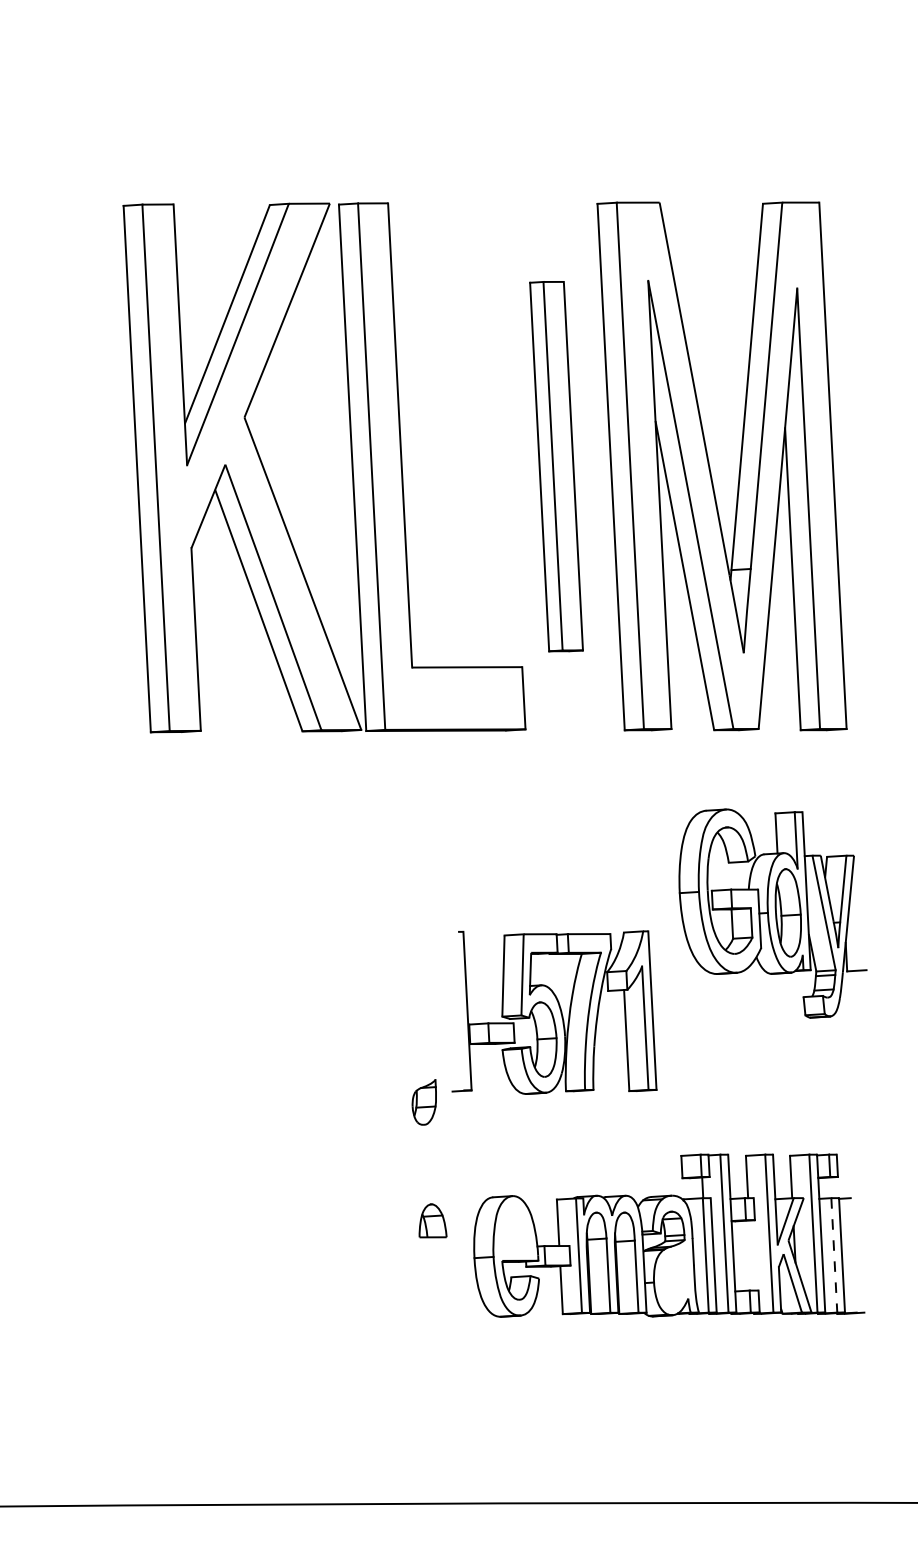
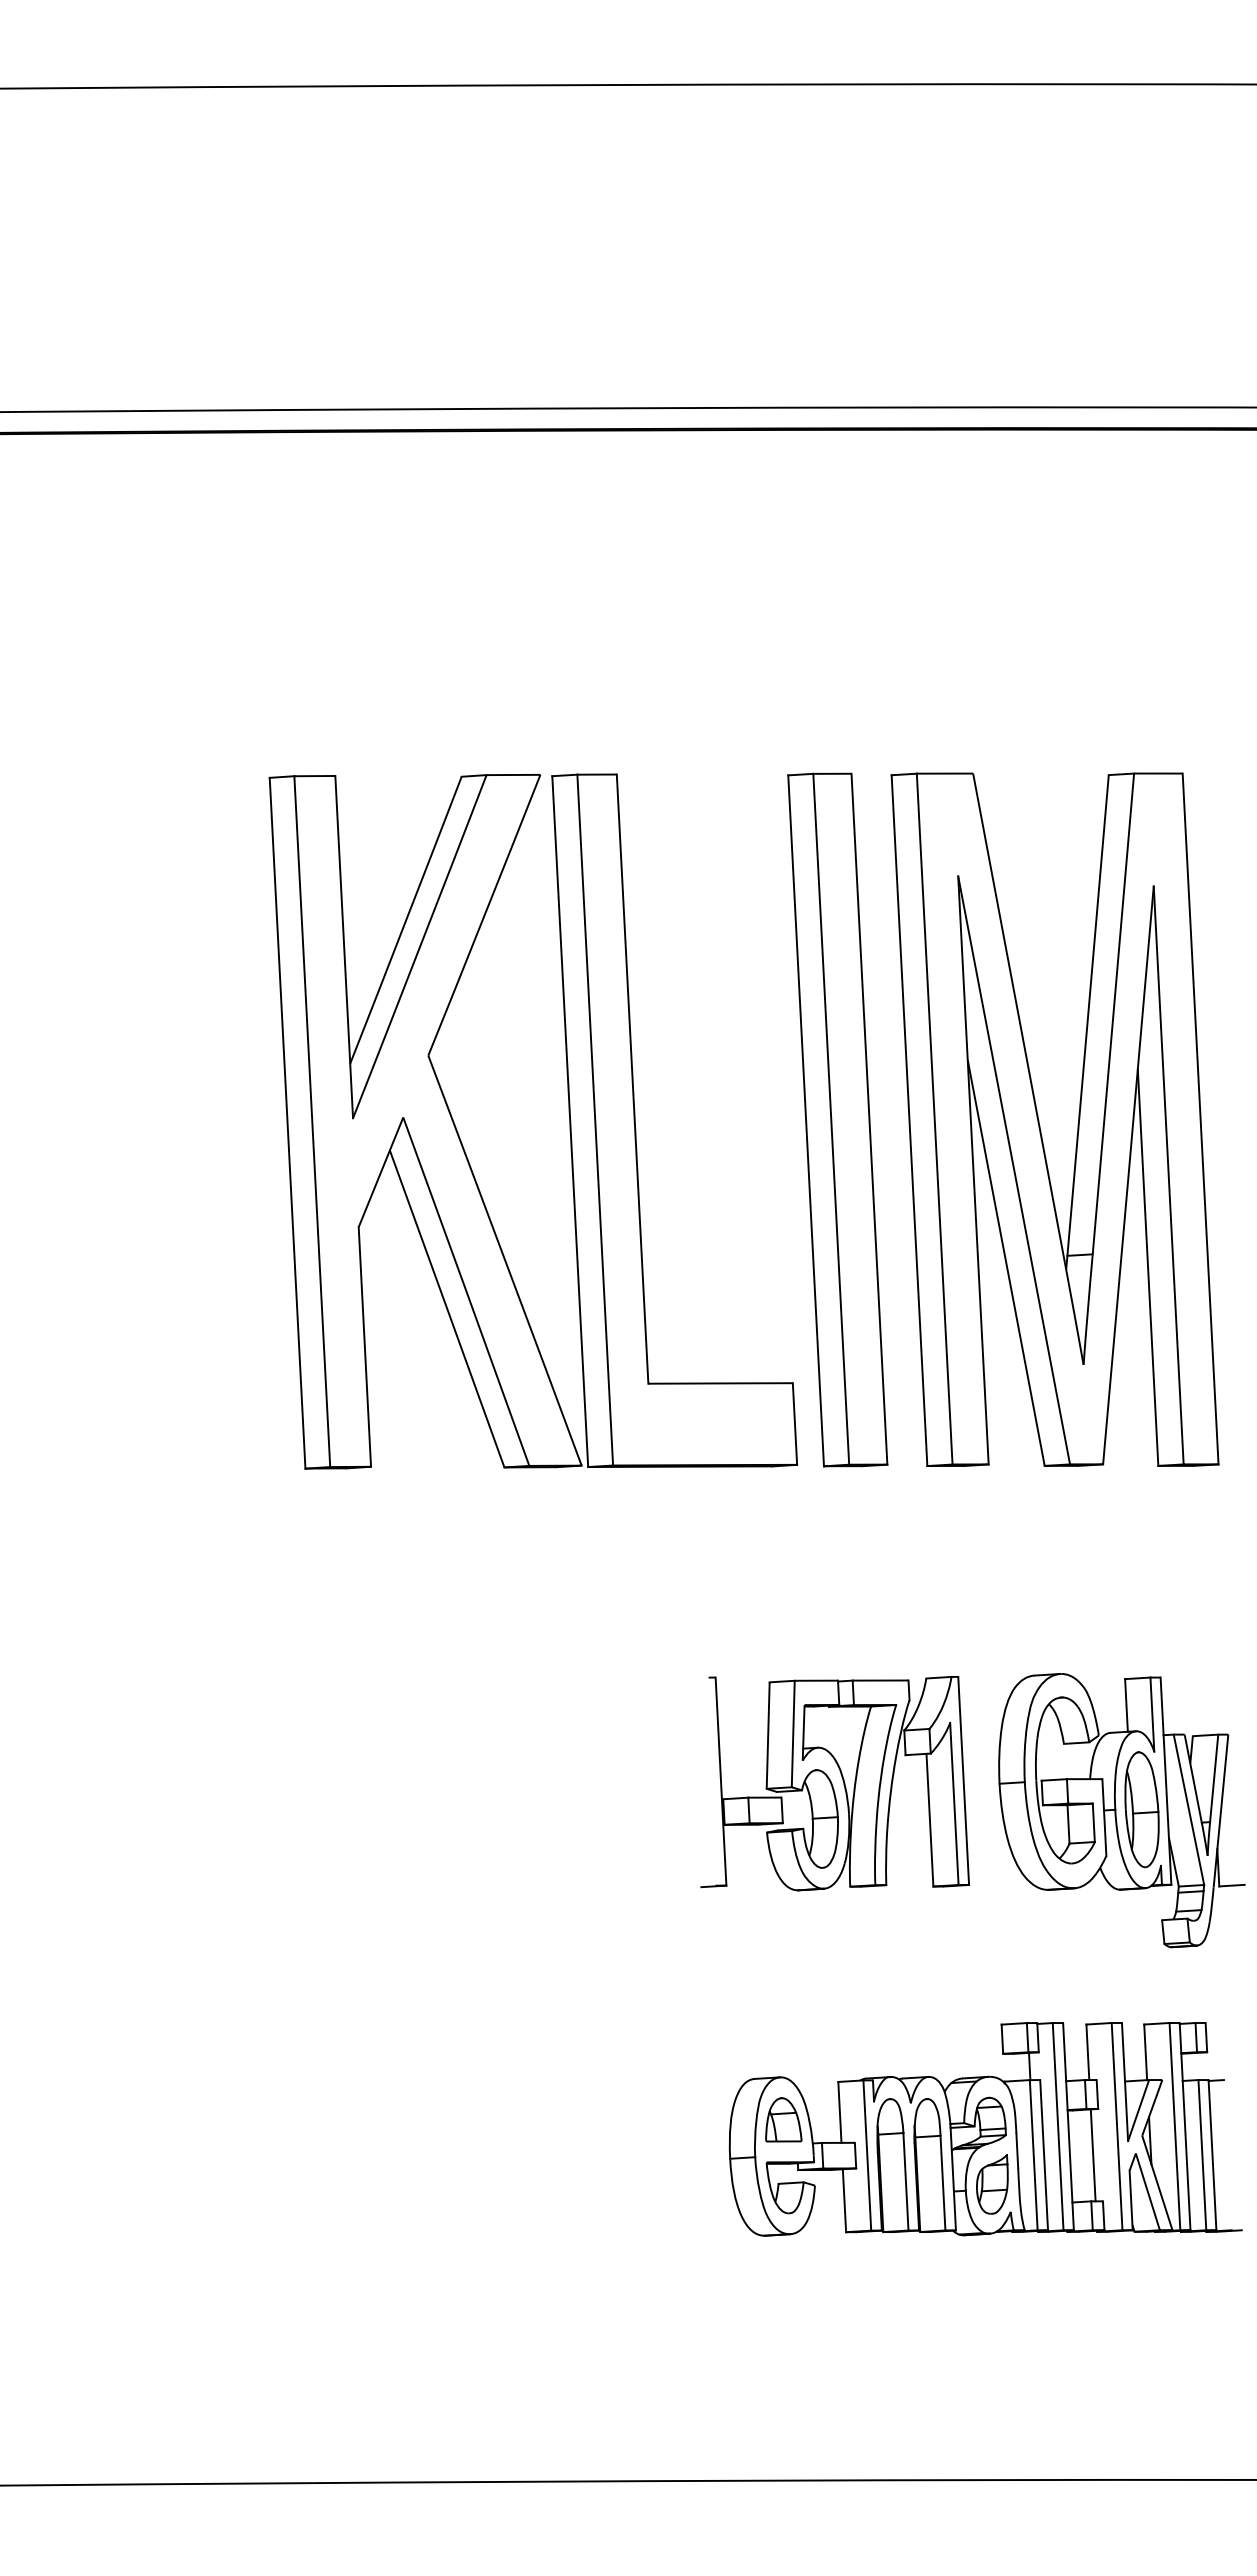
part: (556, 466) -> (837, 1119), size x1.43
part: (772, 913) -> (1121, 1810), moved
part: (553, 1012) -> (834, 1783), moved
part: (424, 1102) -> (992, 2184), moved
part: (432, 1220) -> (783, 2119), moved
line: (750, 1255) -> (1092, 2155), added
line: (834, 1255) -> (1202, 2155), dashed -> solid

